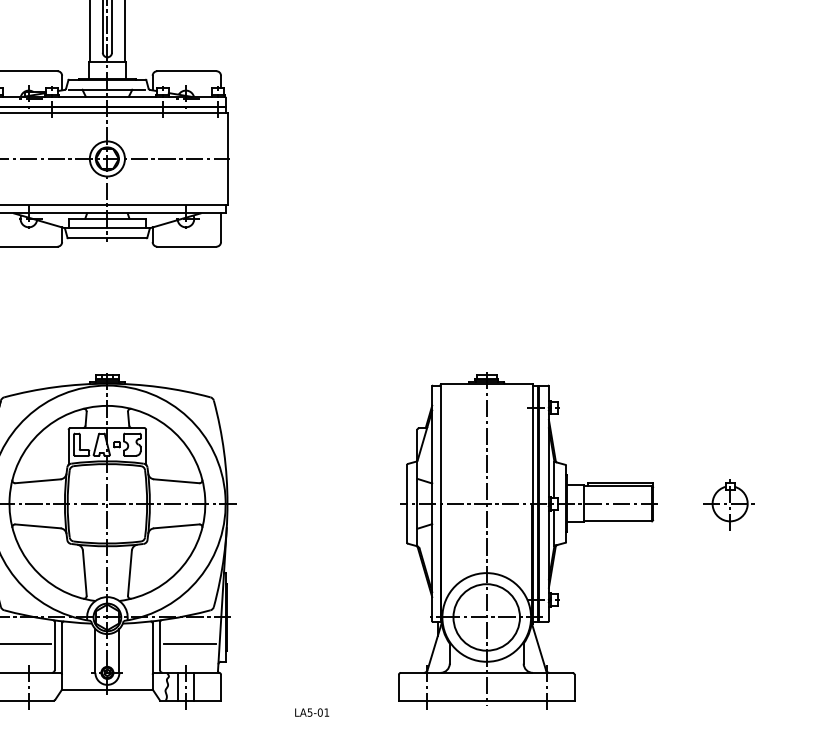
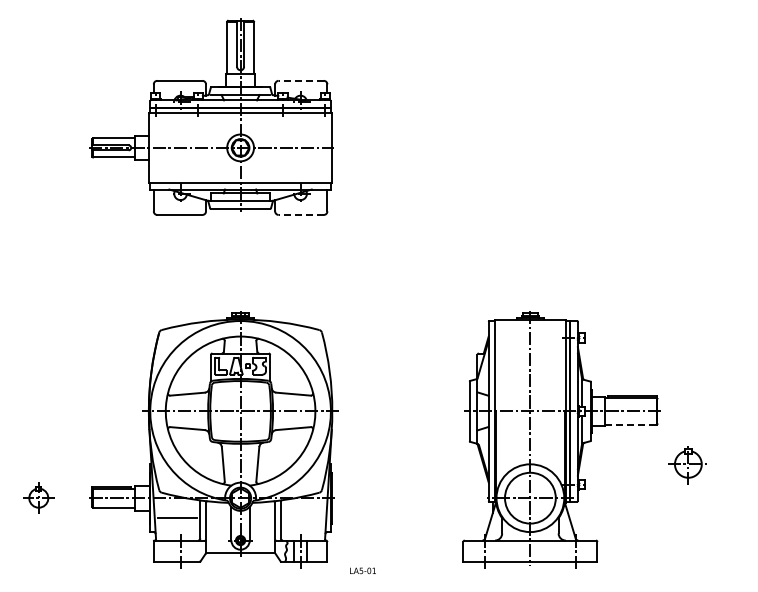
line: (187, 70) -> (301, 80), solid -> dashed
line: (187, 246) -> (301, 214), solid -> dashed
part: (729, 505) -> (687, 465), moved
line: (619, 520) -> (631, 424), solid -> dashed
line: (189, 644) -> (303, 518), removed
text: (311, 712) -> (362, 570), moved

